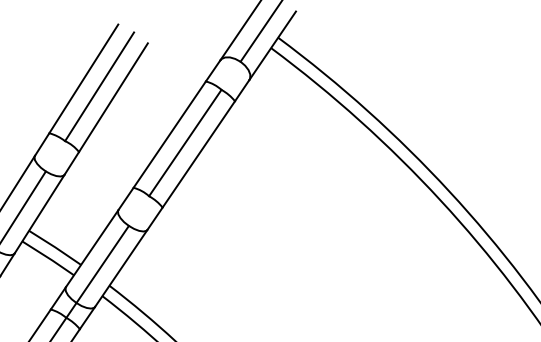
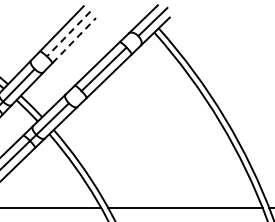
line: (99, 87) -> (68, 34), solid -> dashed
line: (113, 97) -> (74, 40), solid -> dashed

